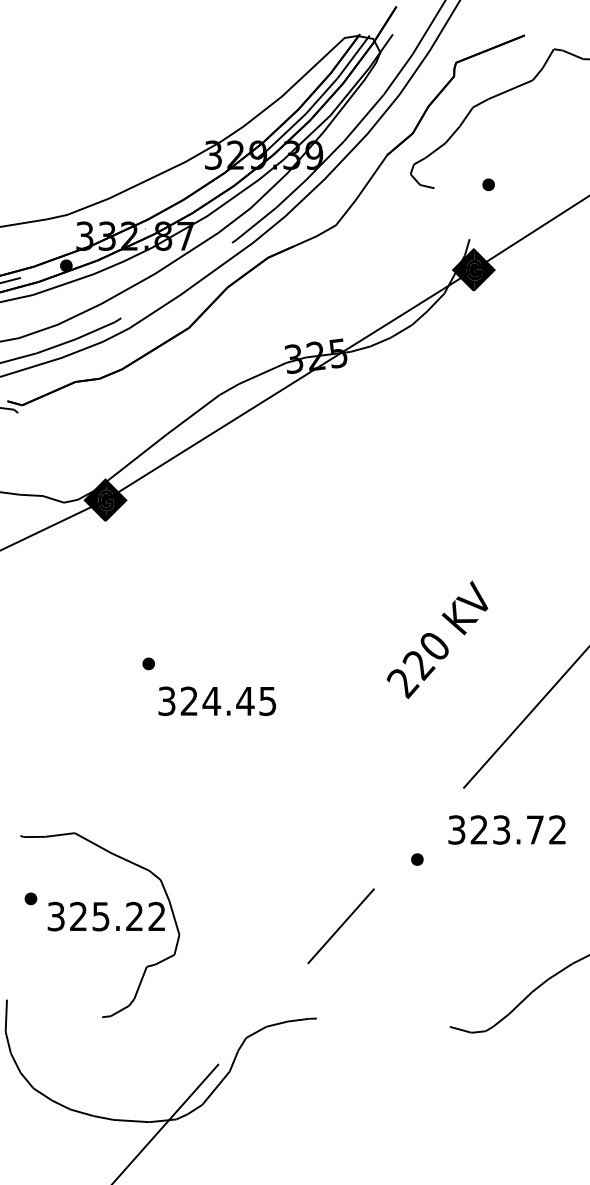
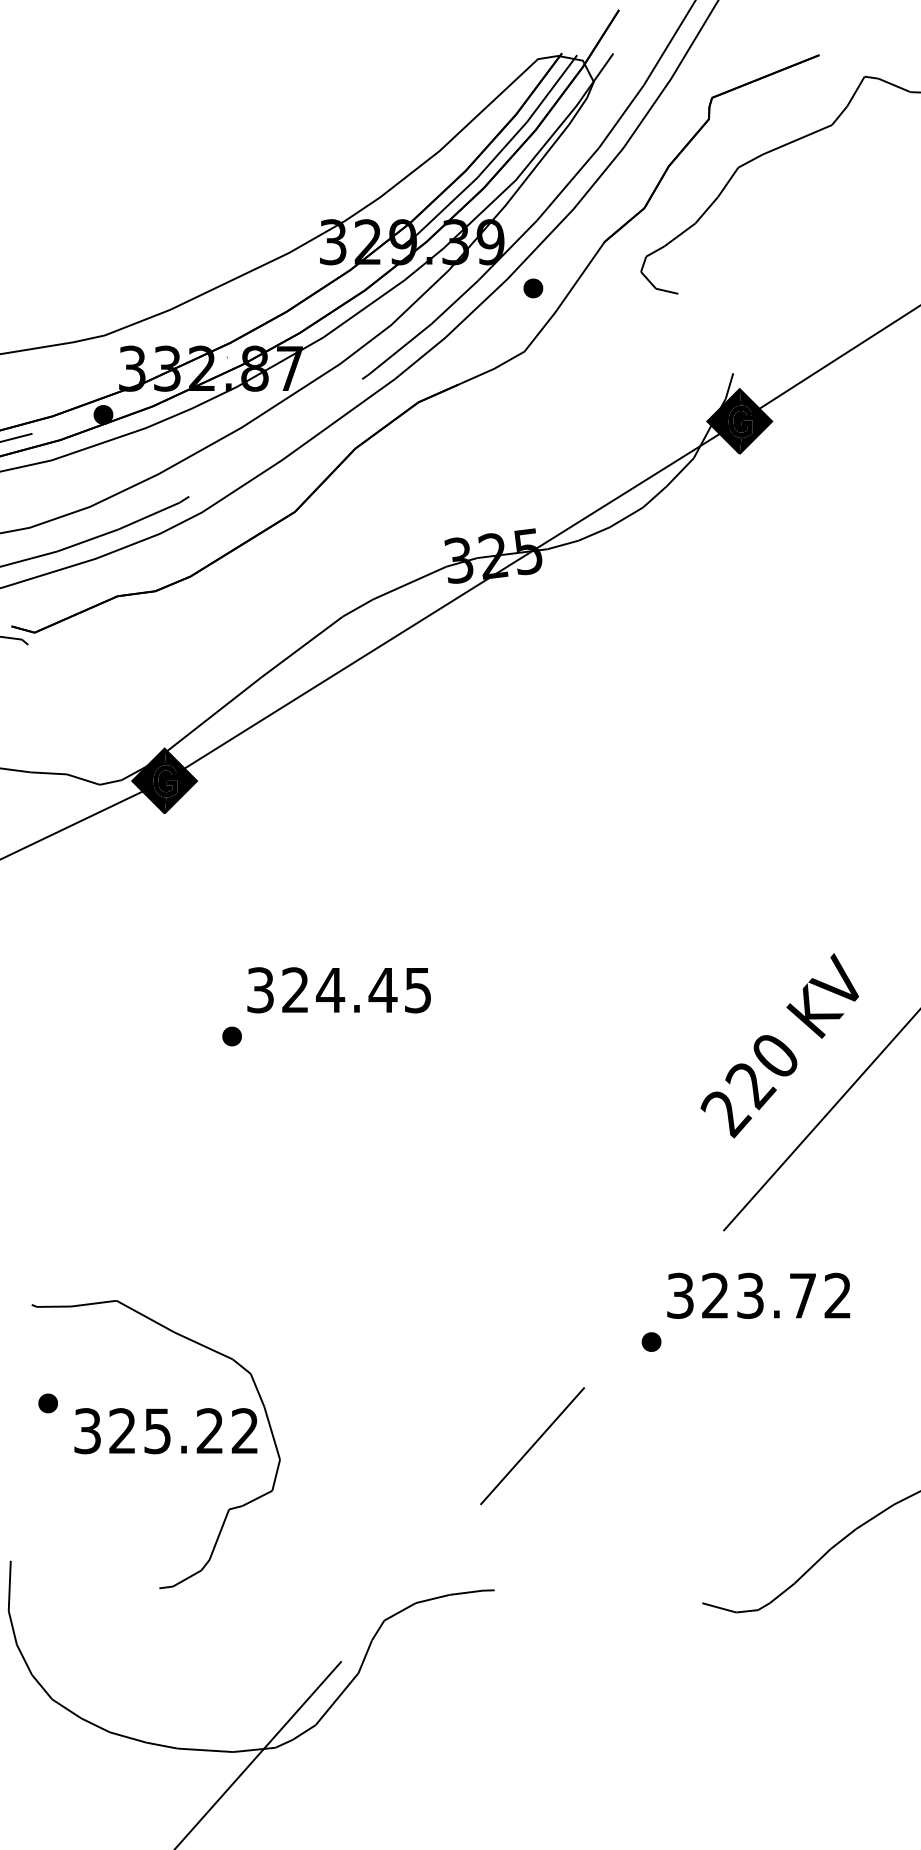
part: (488, 184) -> (533, 287), moved
text: (437, 639) -> (779, 1045), moved
text: (216, 701) -> (337, 990), moved
text: (506, 829) -> (757, 1295), moved

